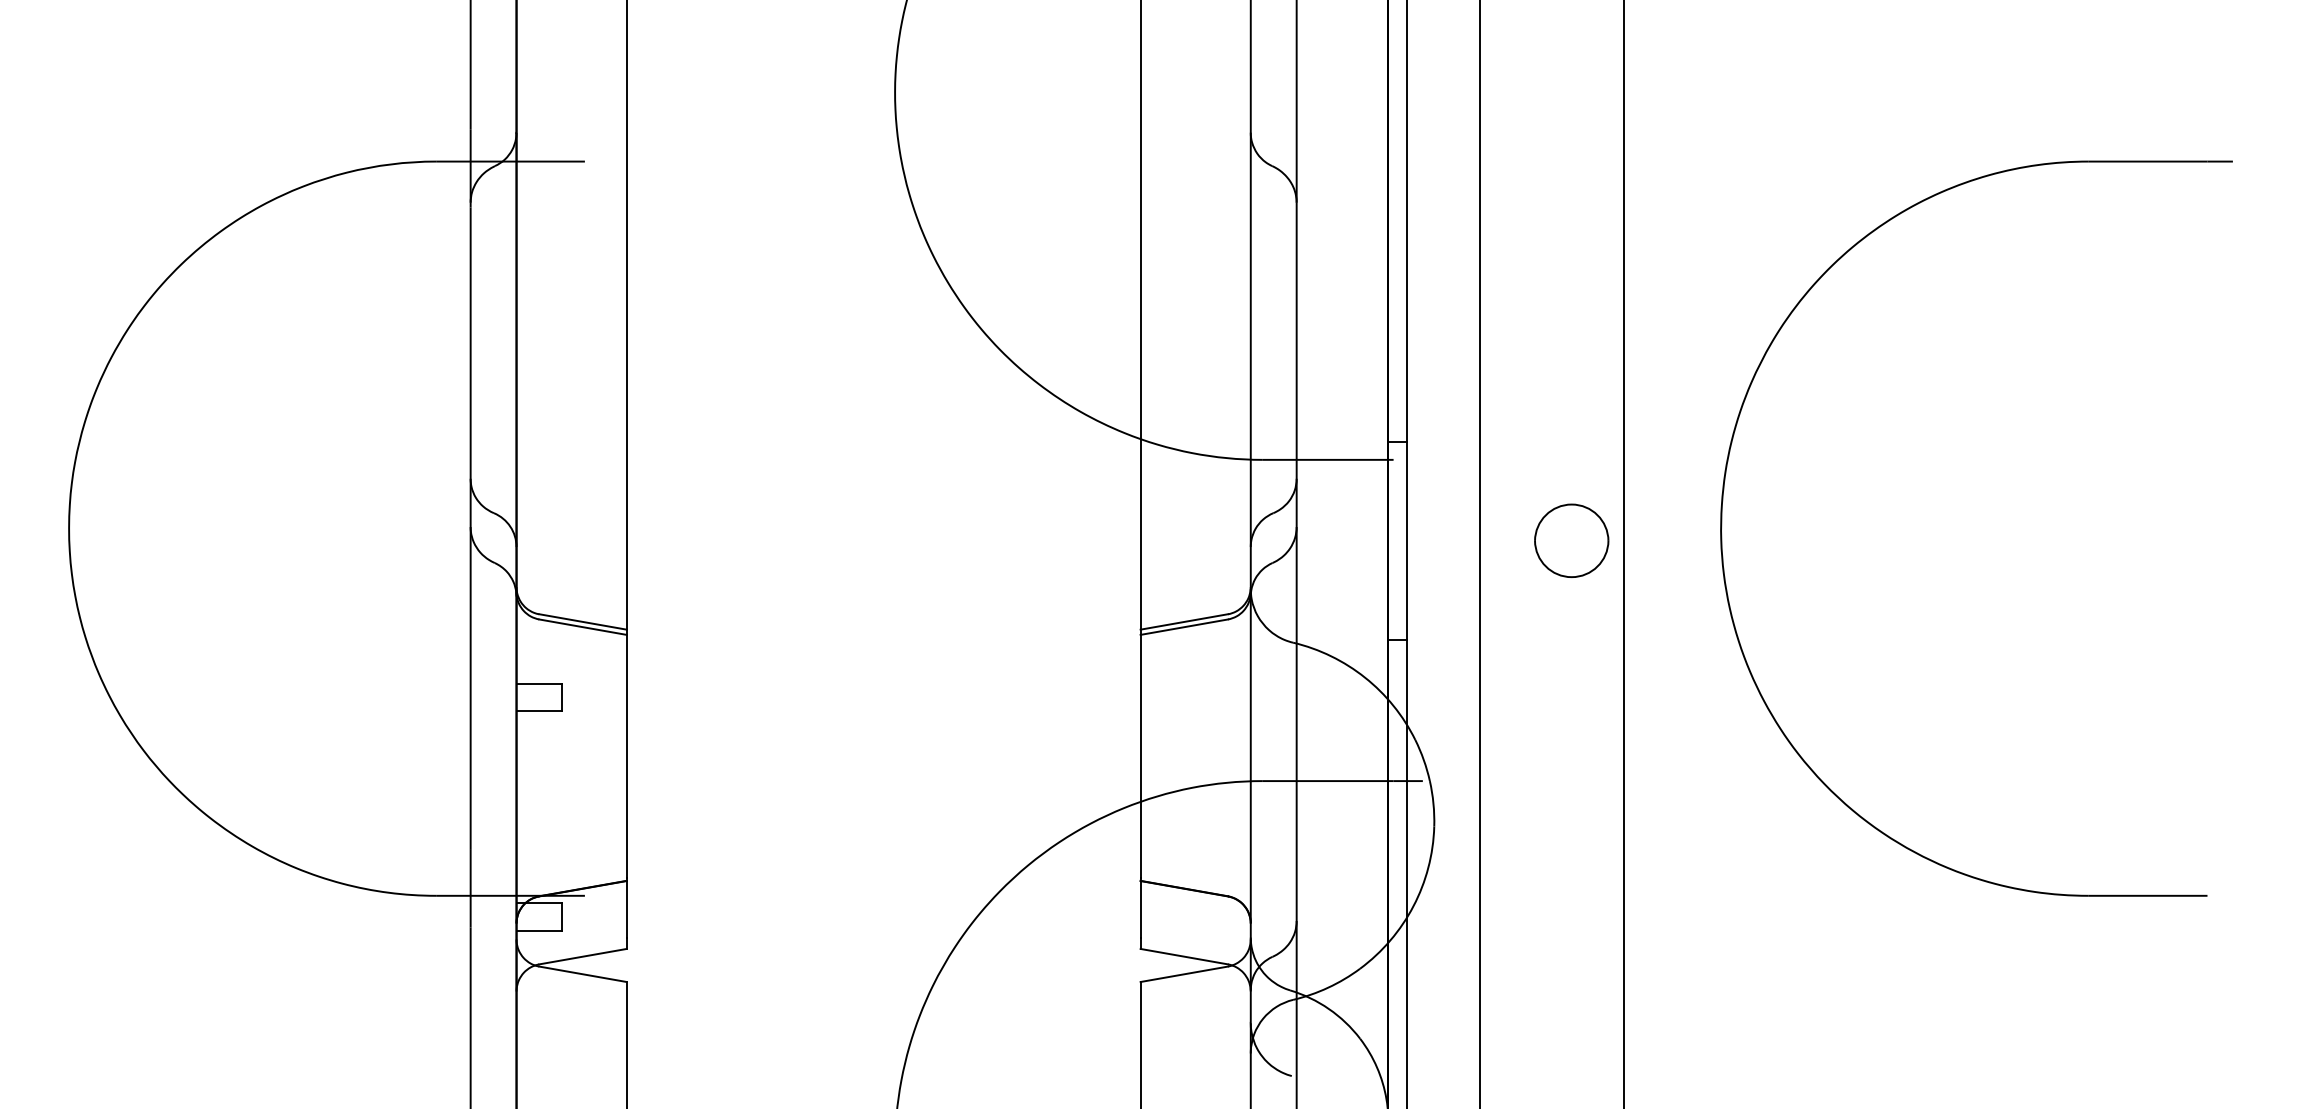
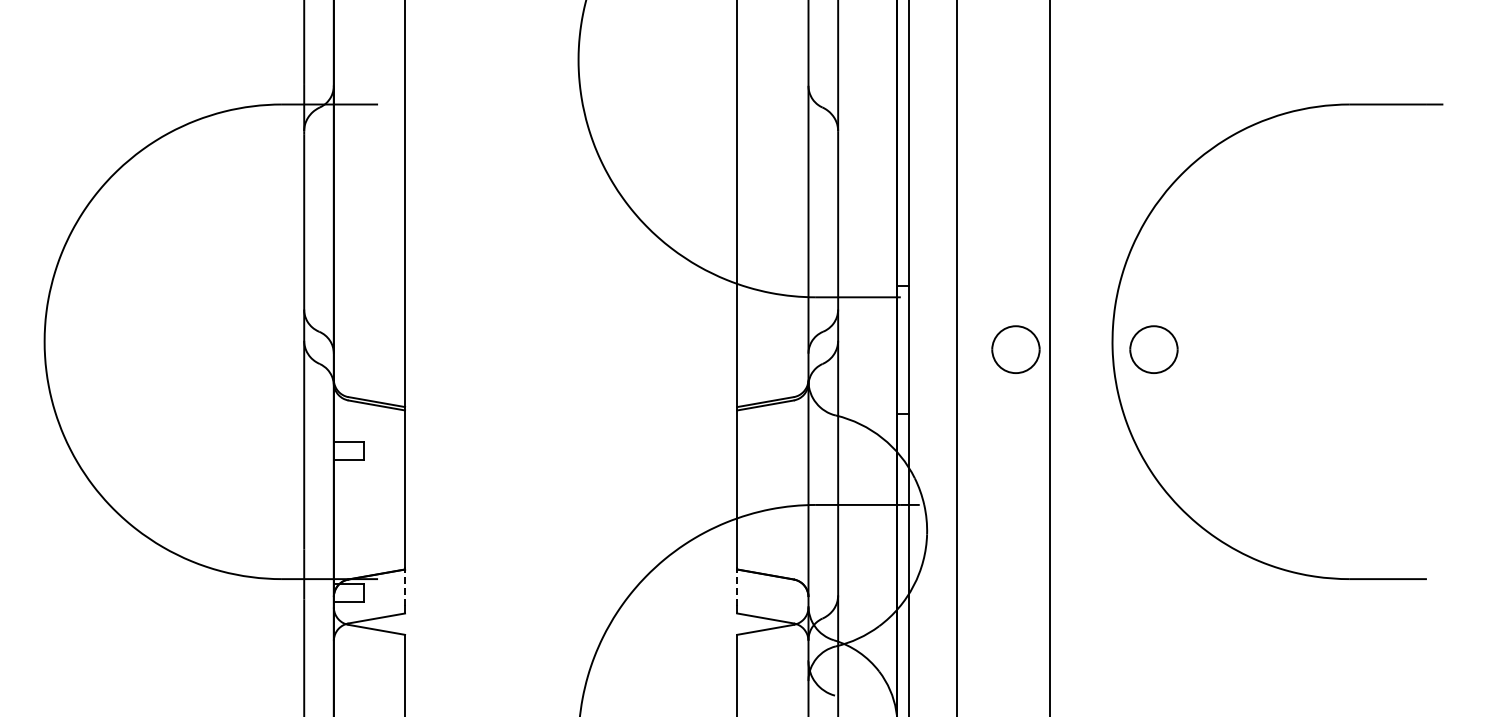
part: (1784, 540) -> (1153, 349), added
line: (627, 908) -> (405, 587), solid -> dashed
line: (1140, 908) -> (737, 587), solid -> dashed

